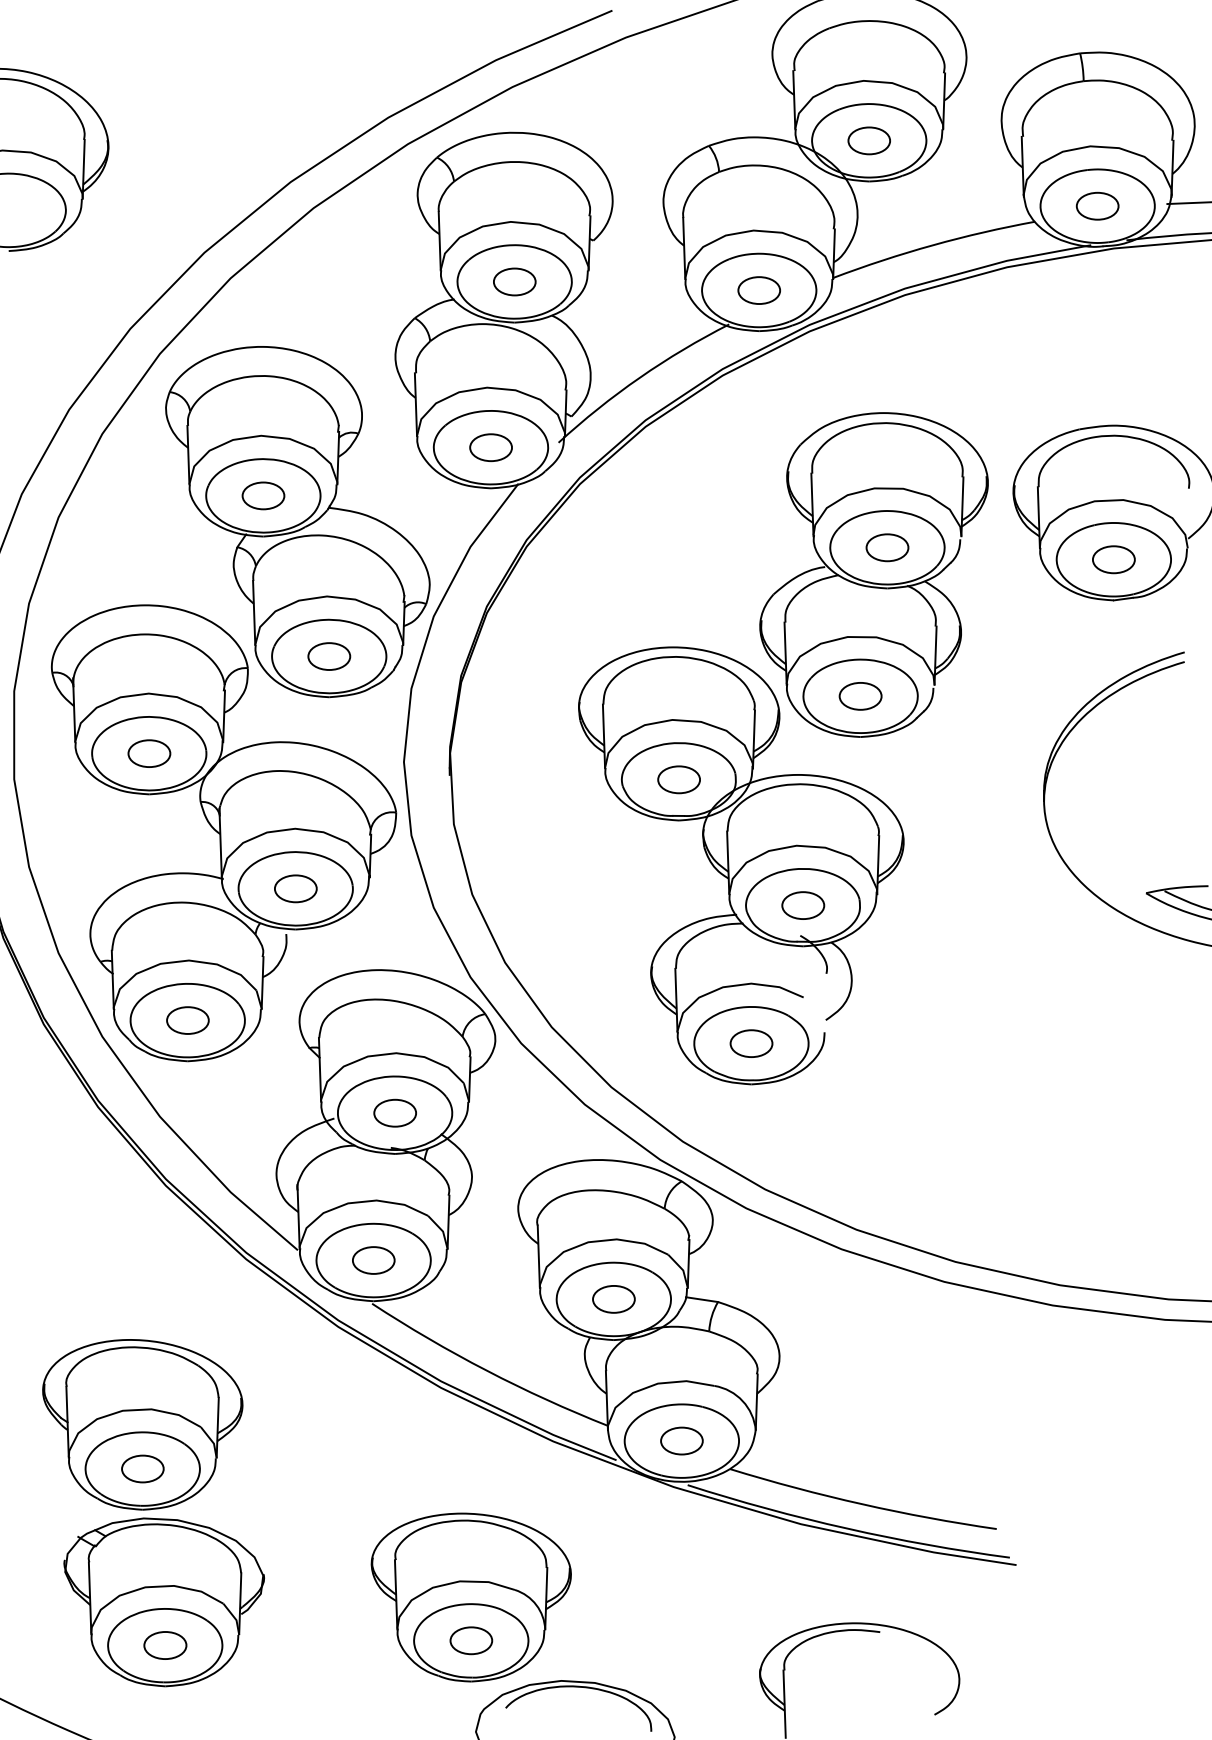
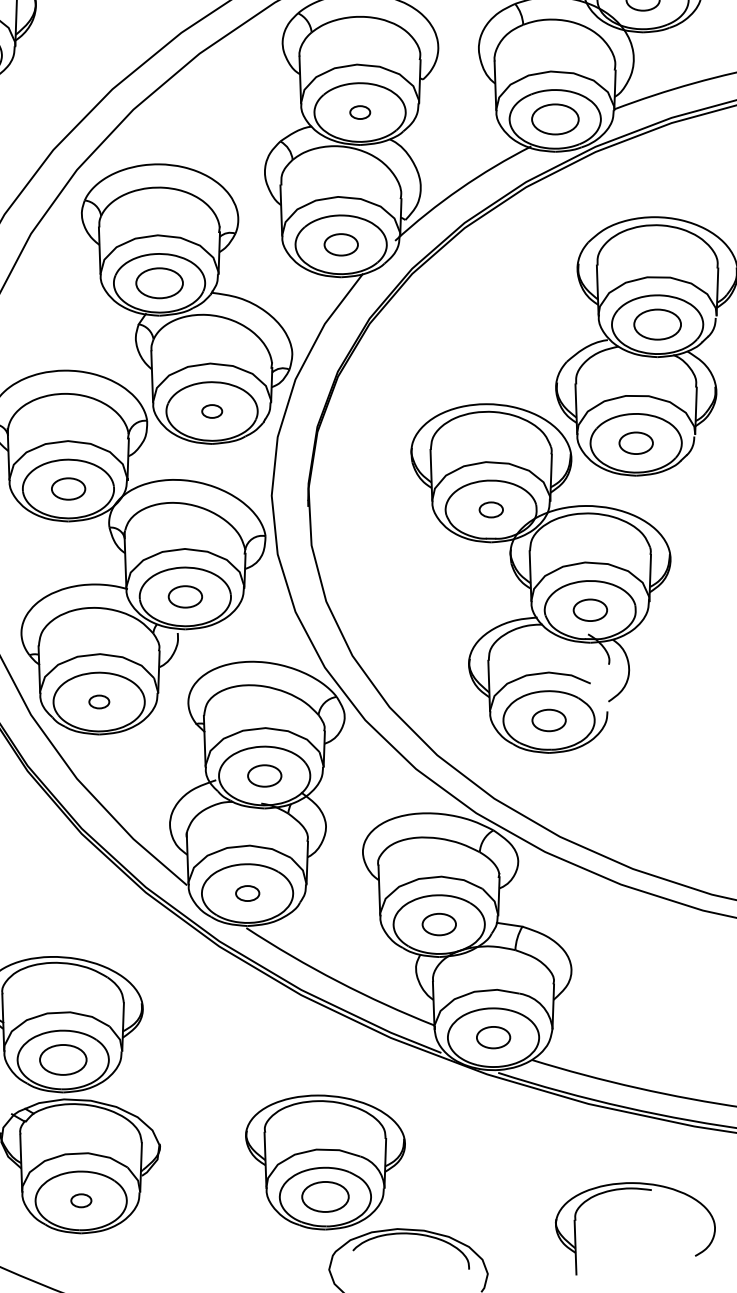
part: (514, 281) -> (359, 112), size x0.6
part: (758, 290) -> (554, 119), size x1.4
part: (263, 495) -> (159, 282), size x1.4
part: (887, 547) -> (657, 324), size x1.4
part: (329, 656) -> (212, 411), size x0.6
part: (678, 779) -> (490, 509), size x0.7
part: (187, 1020) -> (98, 701), size x0.6
part: (373, 1260) -> (247, 893), size x0.7
part: (142, 1468) -> (63, 1059), size x1.4
part: (471, 1640) -> (325, 1196), size x1.4
part: (165, 1645) -> (81, 1200), size x0.6

